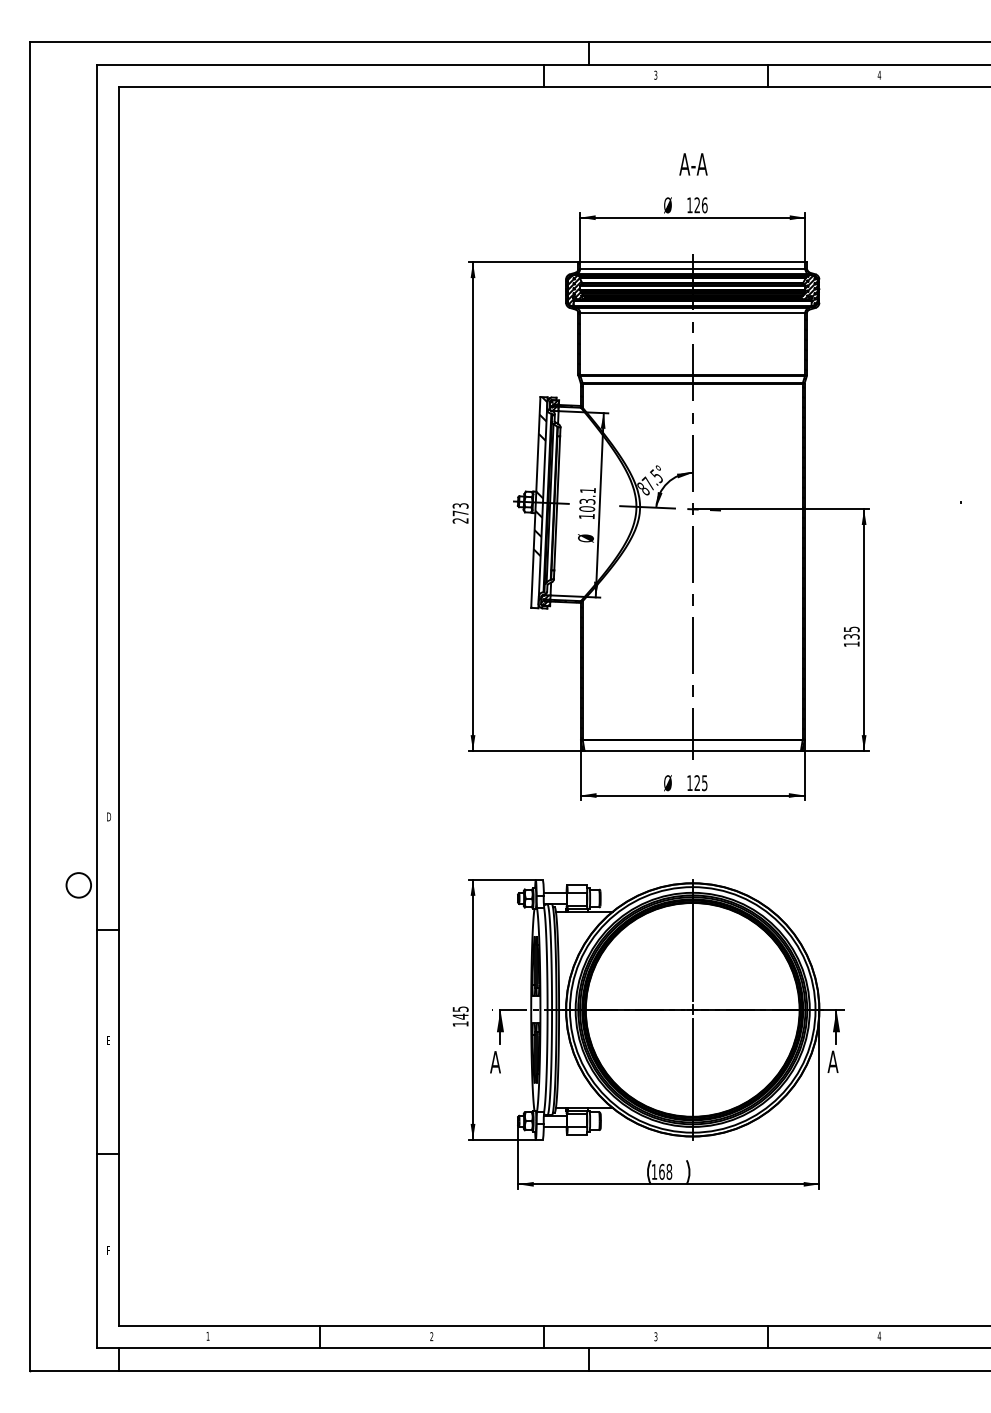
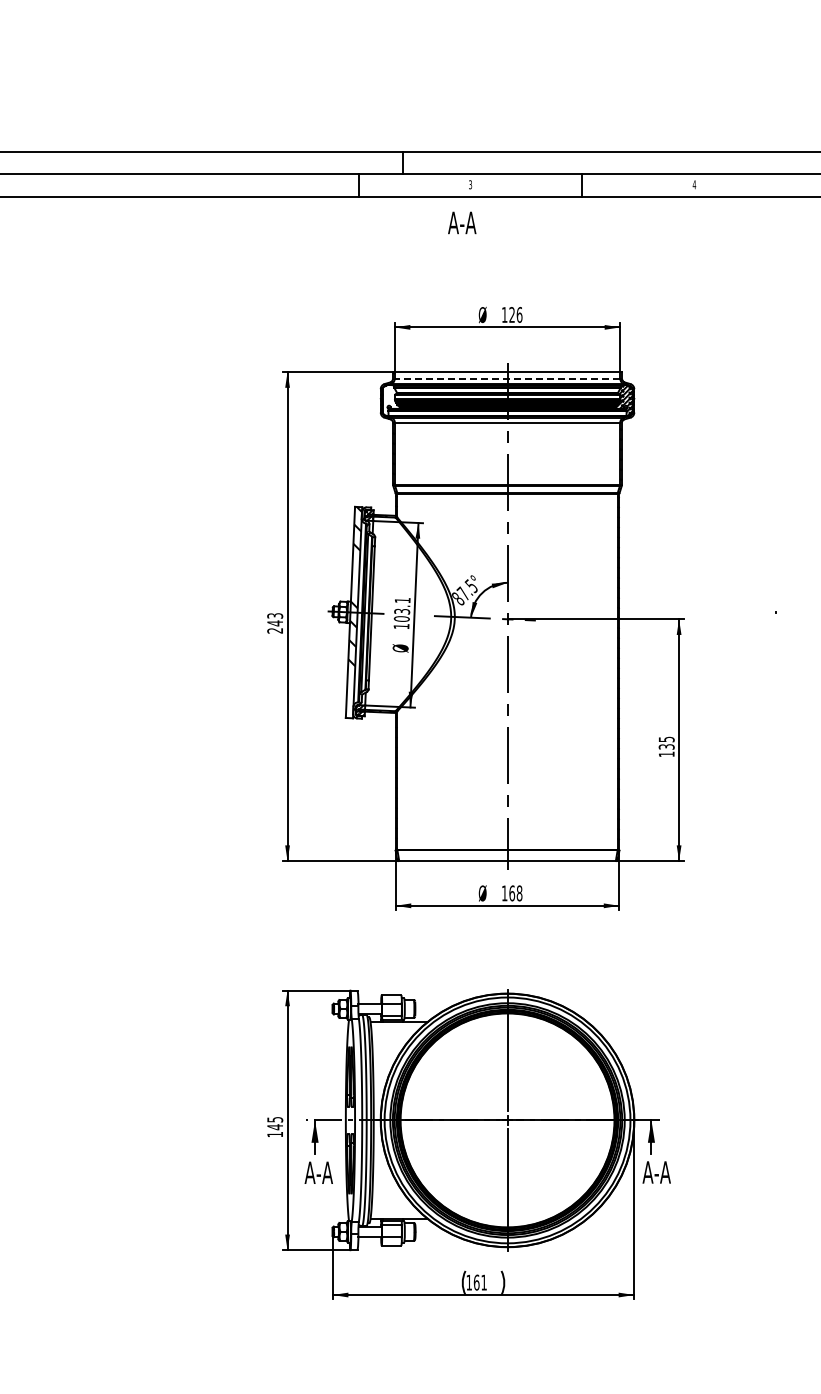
text: (693, 164) -> (462, 223), moved
line: (692, 269) -> (507, 379), solid -> dashed
hatch: (576, 290) -> (391, 400), removed
text: (460, 513) -> (275, 623), 273 -> 243
text: (700, 783) -> (515, 893), 125 -> 168
text: (847, 1061) -> (662, 1172), A -> A-A
text: (510, 1062) -> (325, 1173), A -> A-A
text: (669, 1171) -> (484, 1282), 168 -> 161

